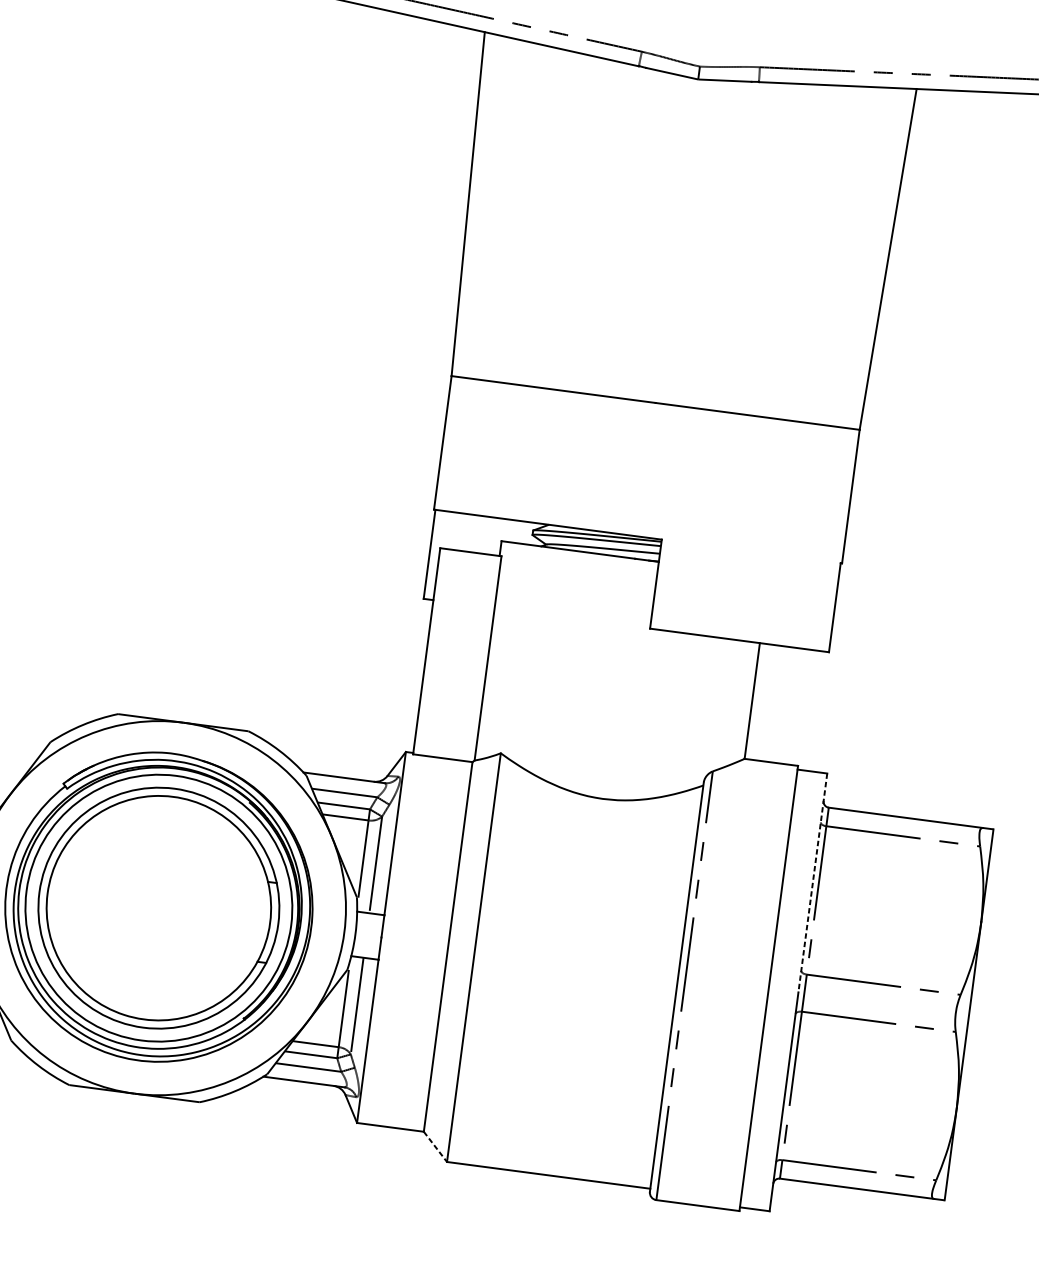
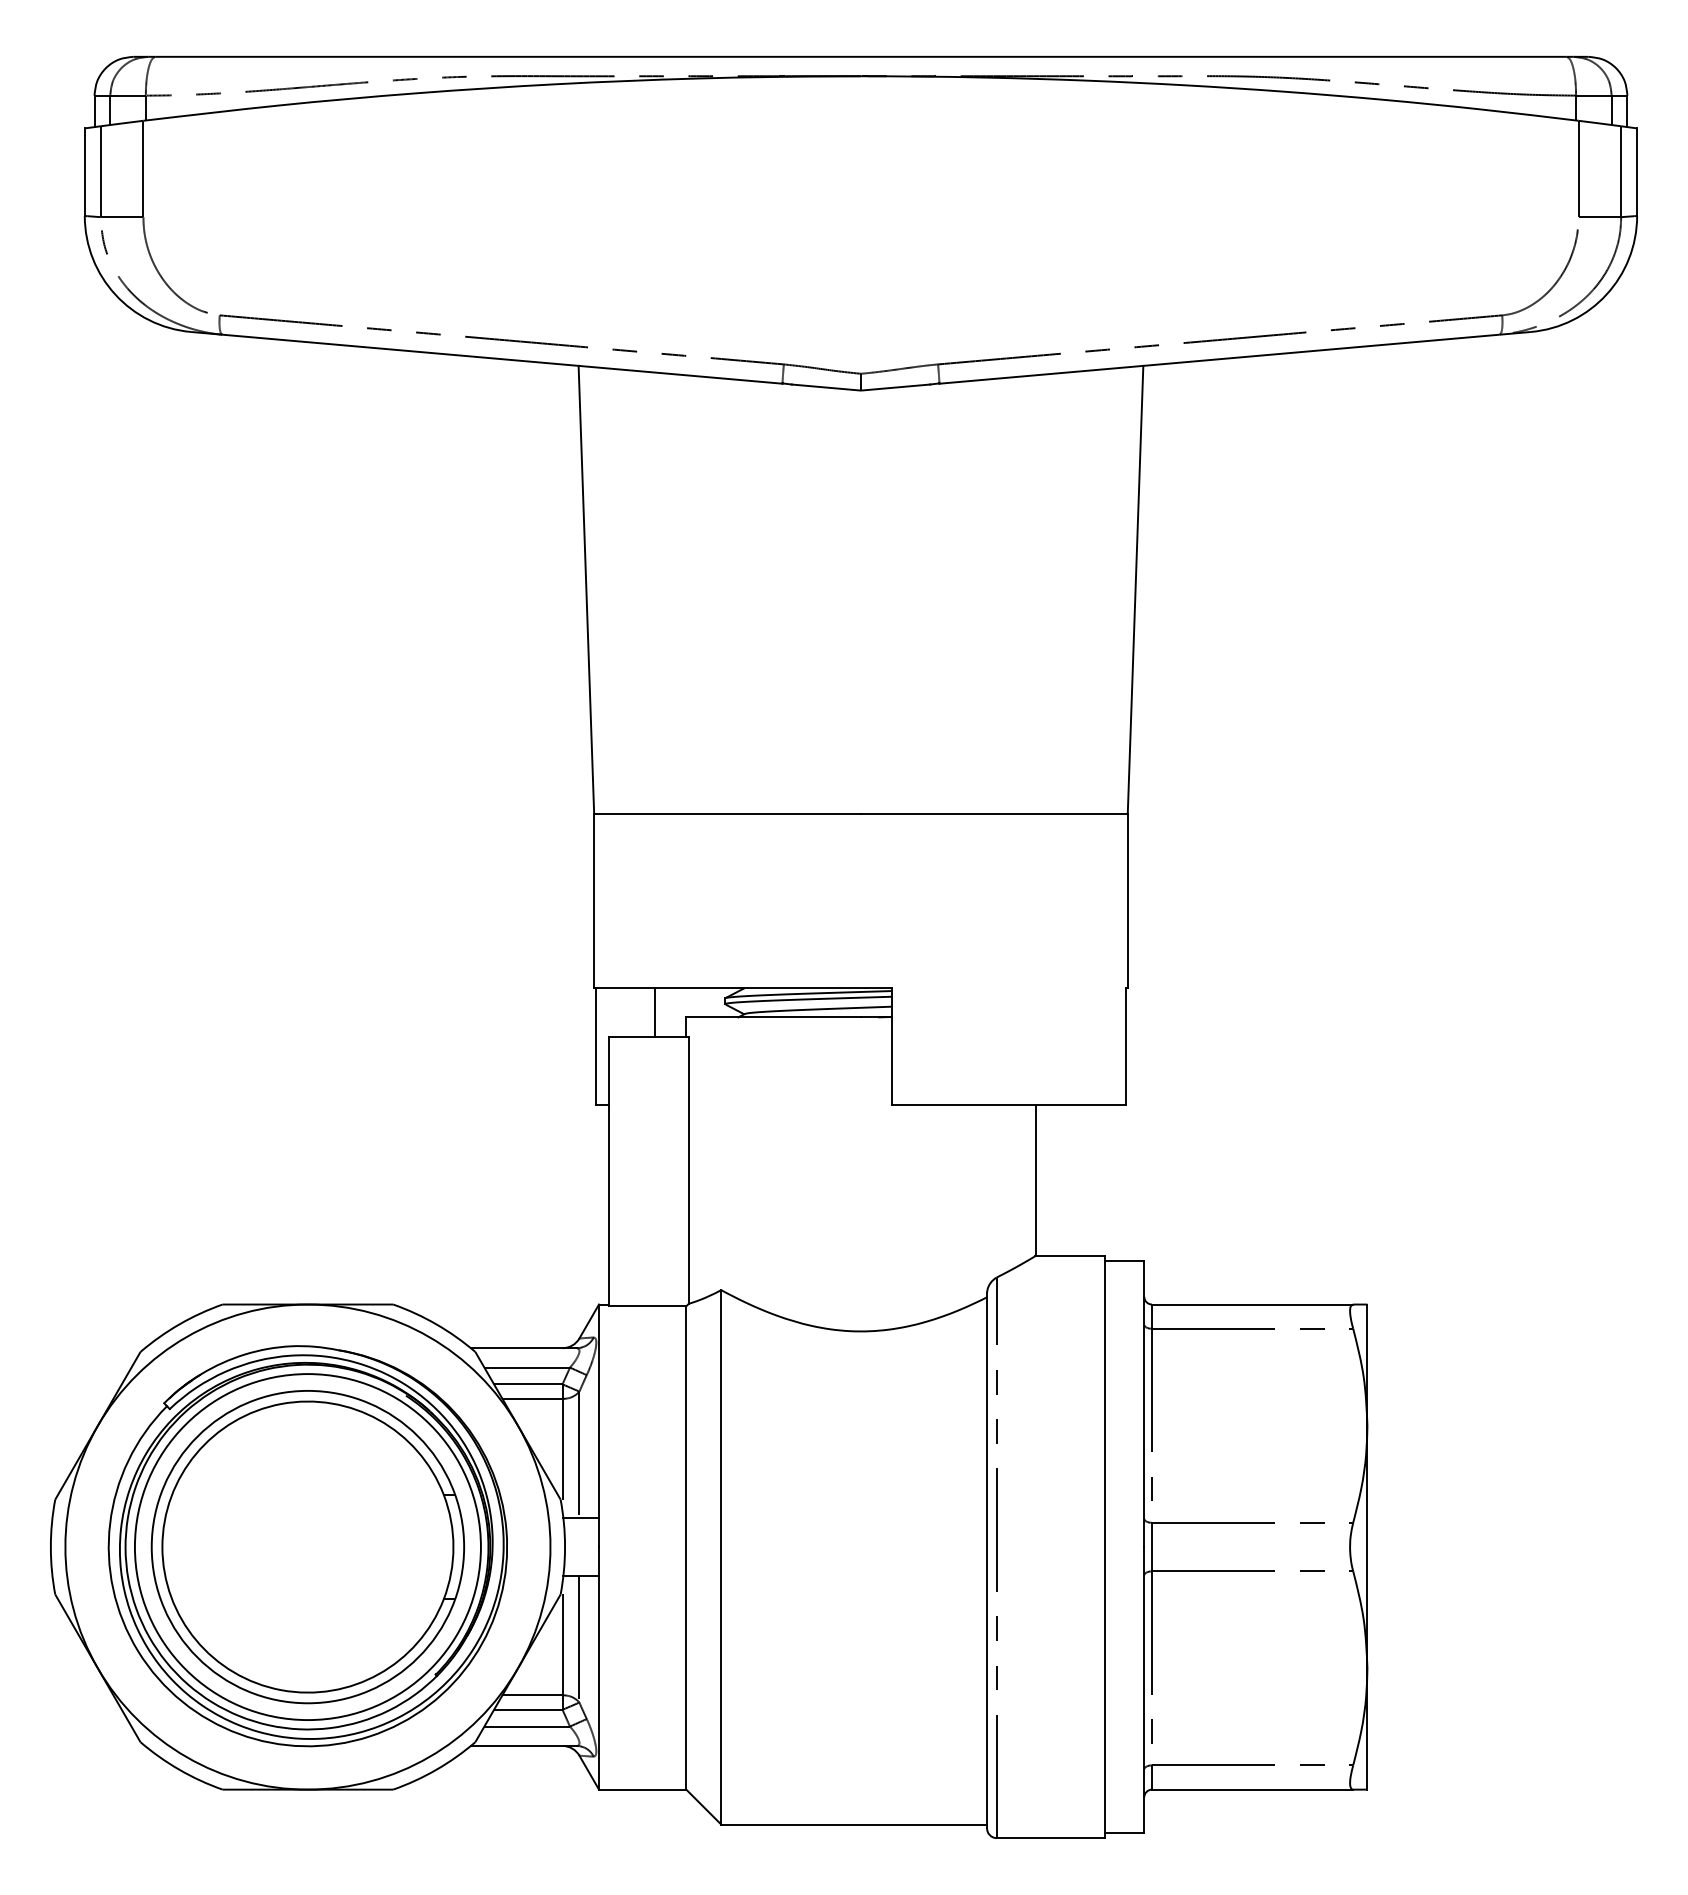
line: (477, 534) -> (654, 1012), added
line: (812, 883) -> (1144, 1404), dashed -> solid
line: (435, 1147) -> (703, 1807), dashed -> solid

